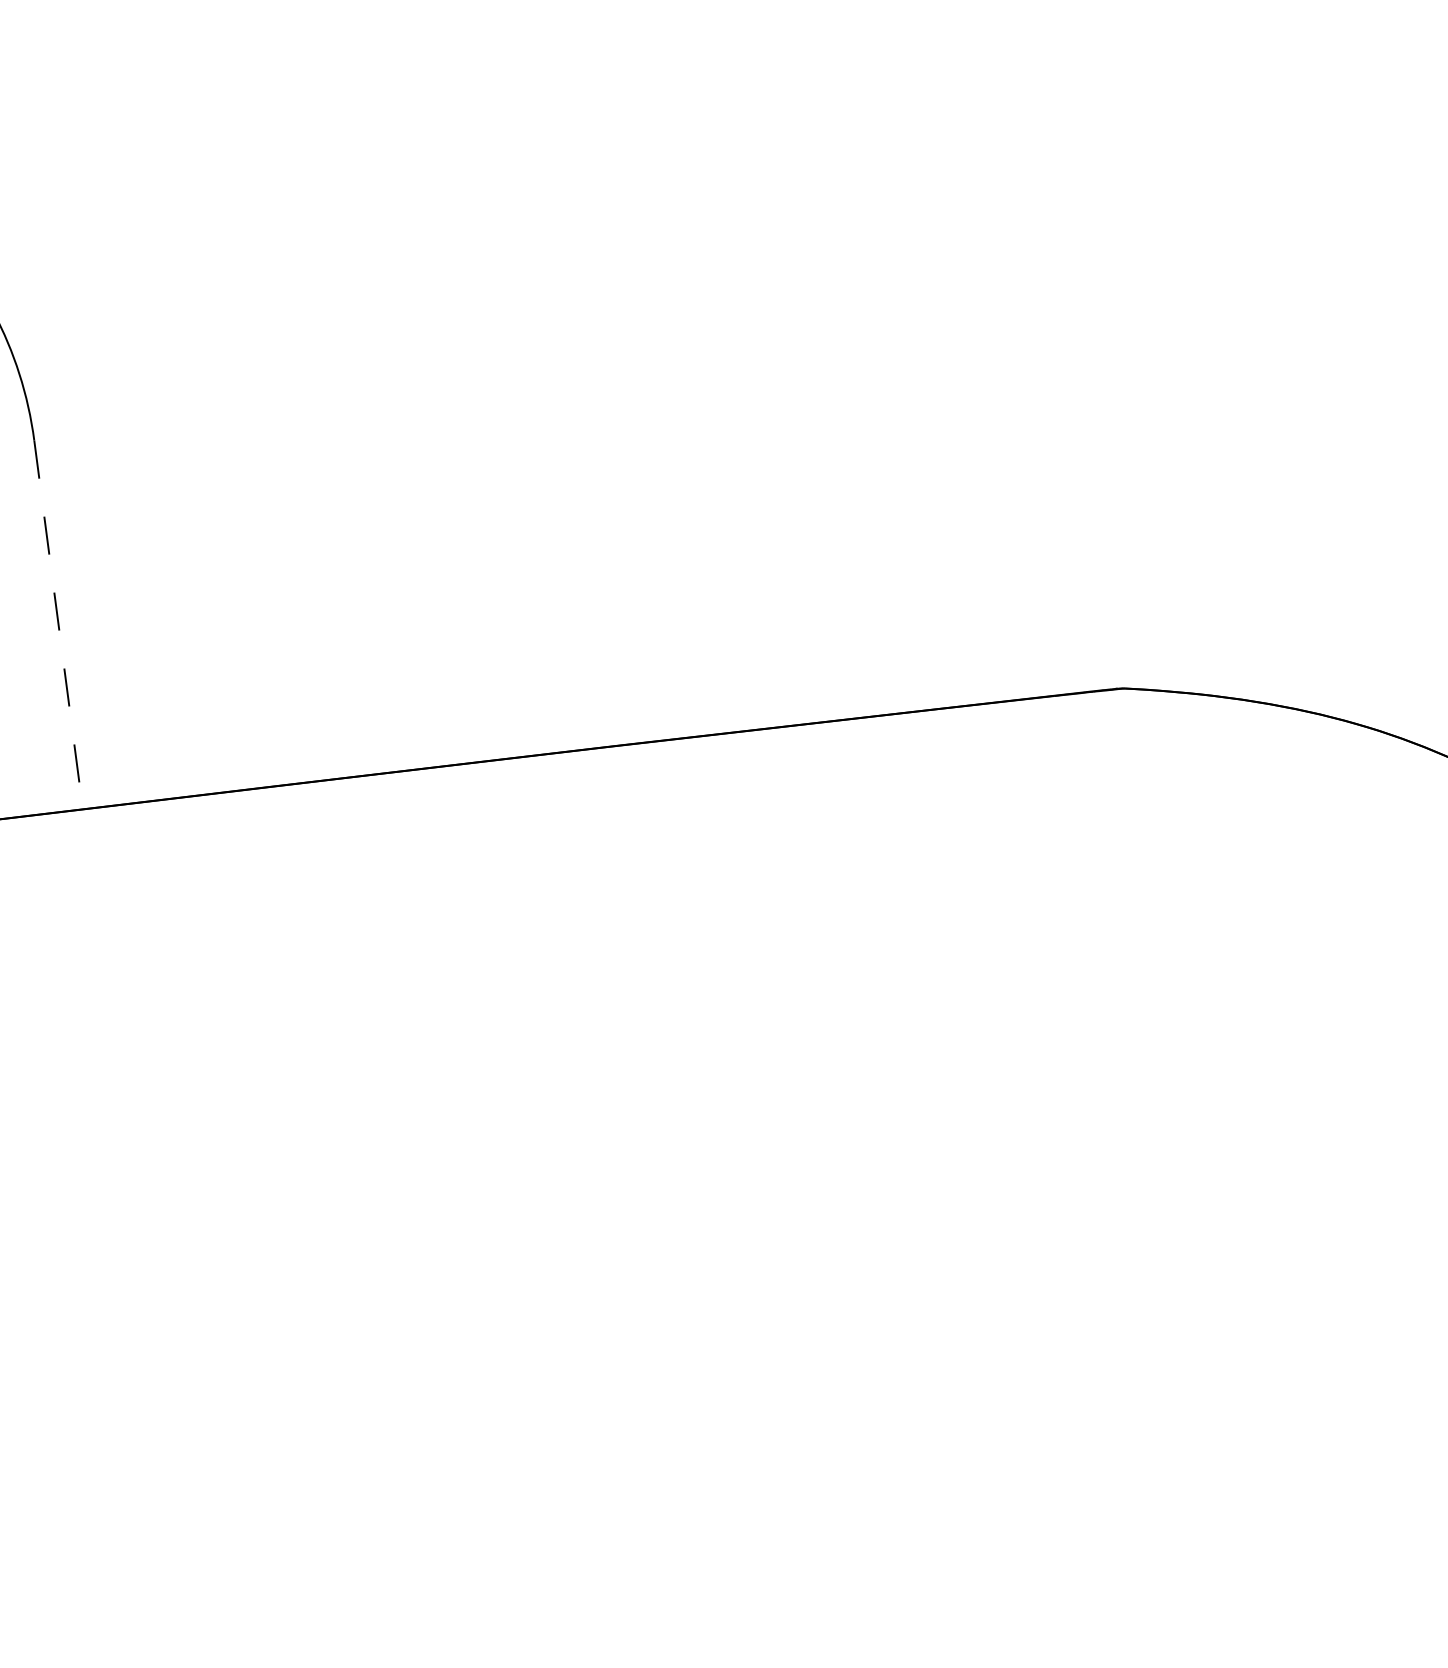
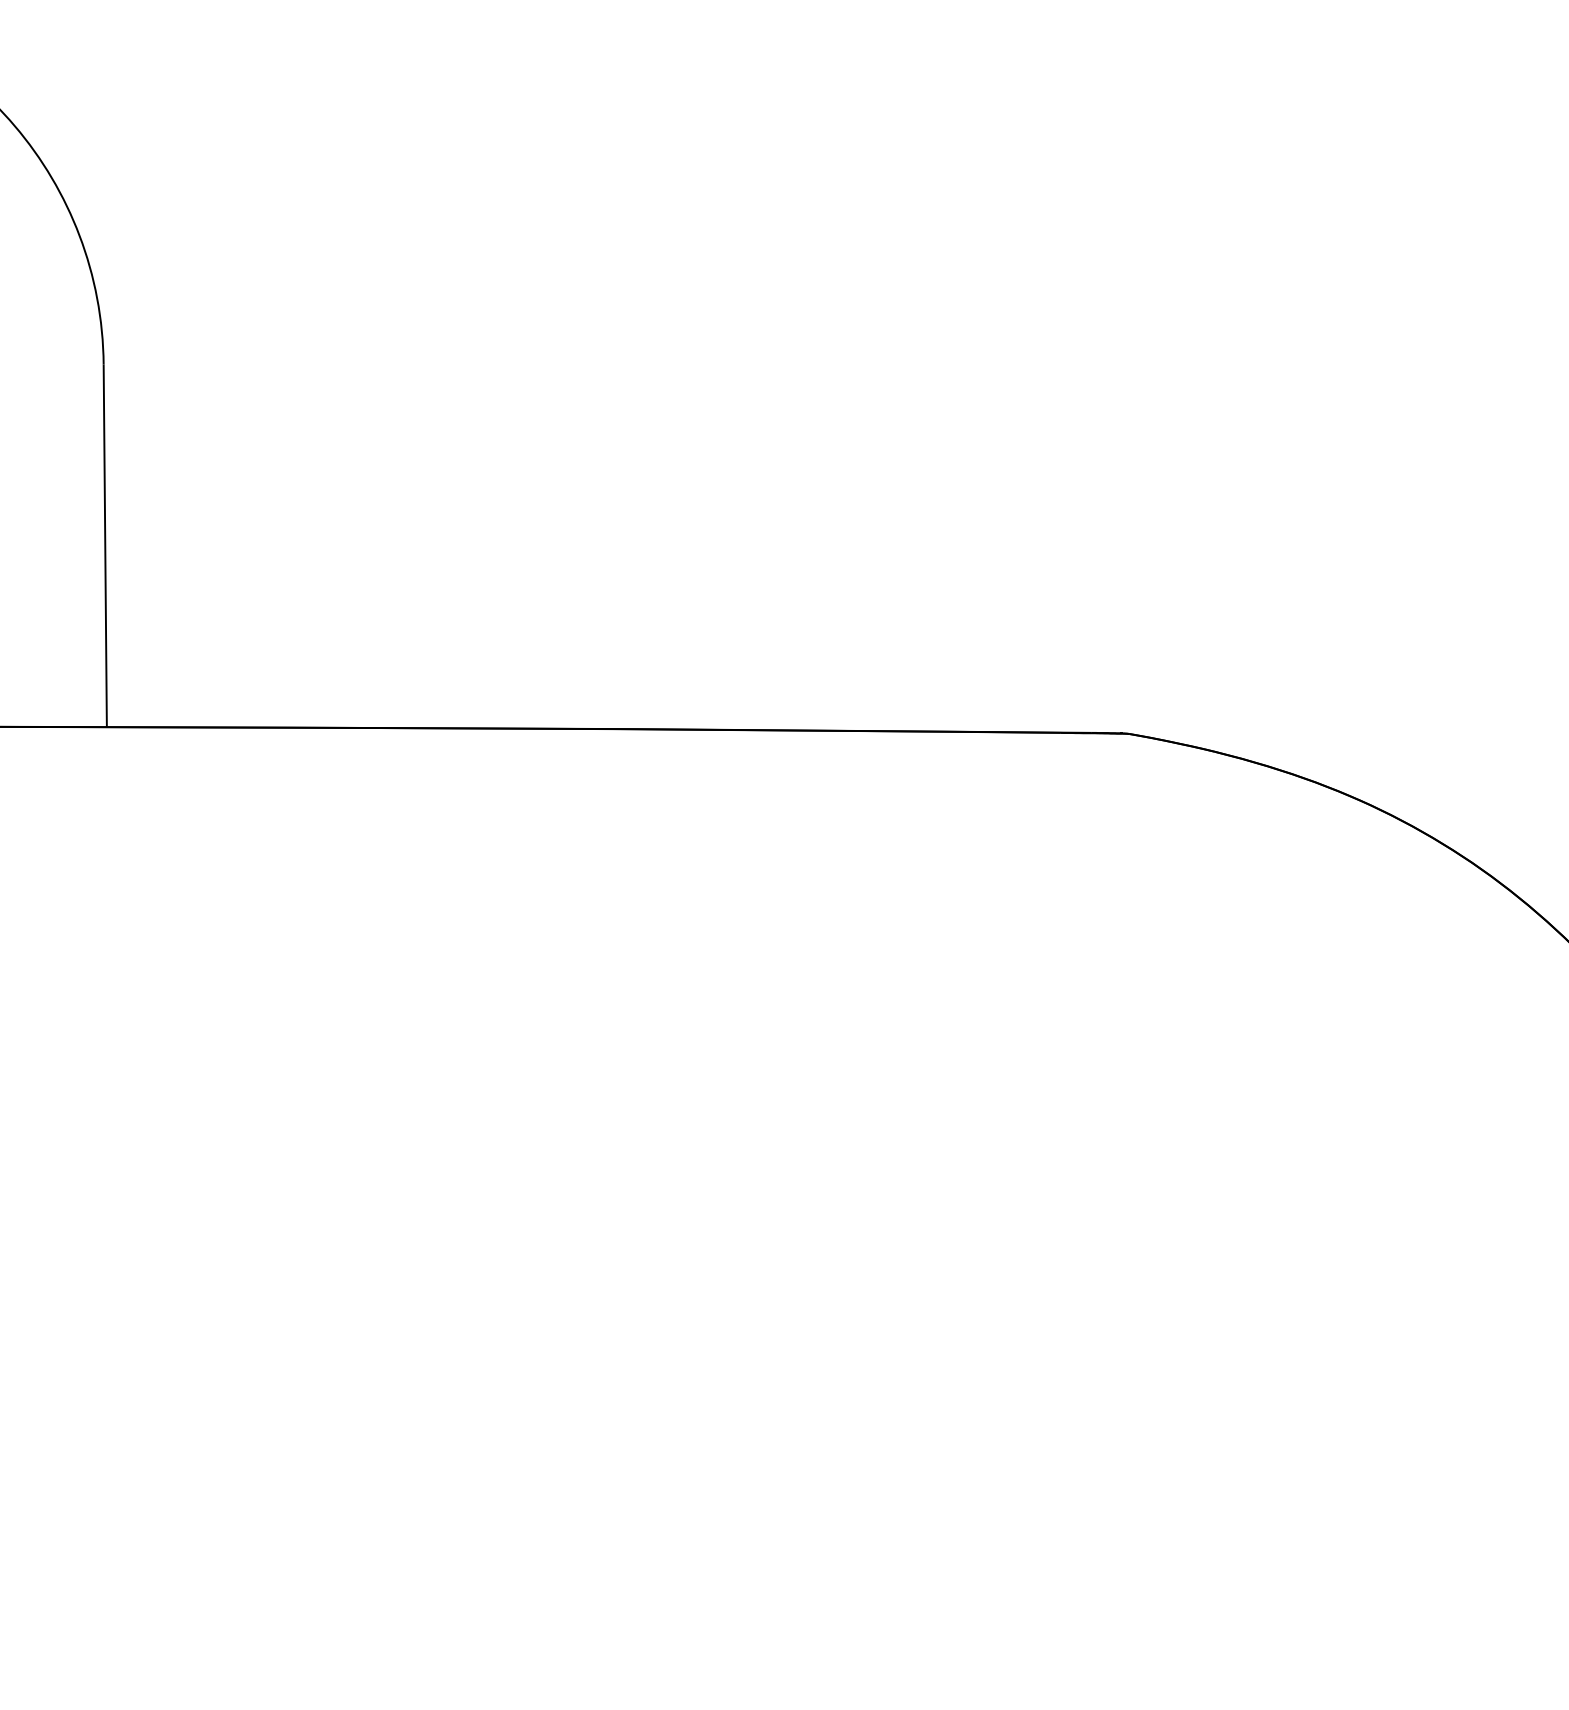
line: (58, 625) -> (105, 546), dashed -> solid

